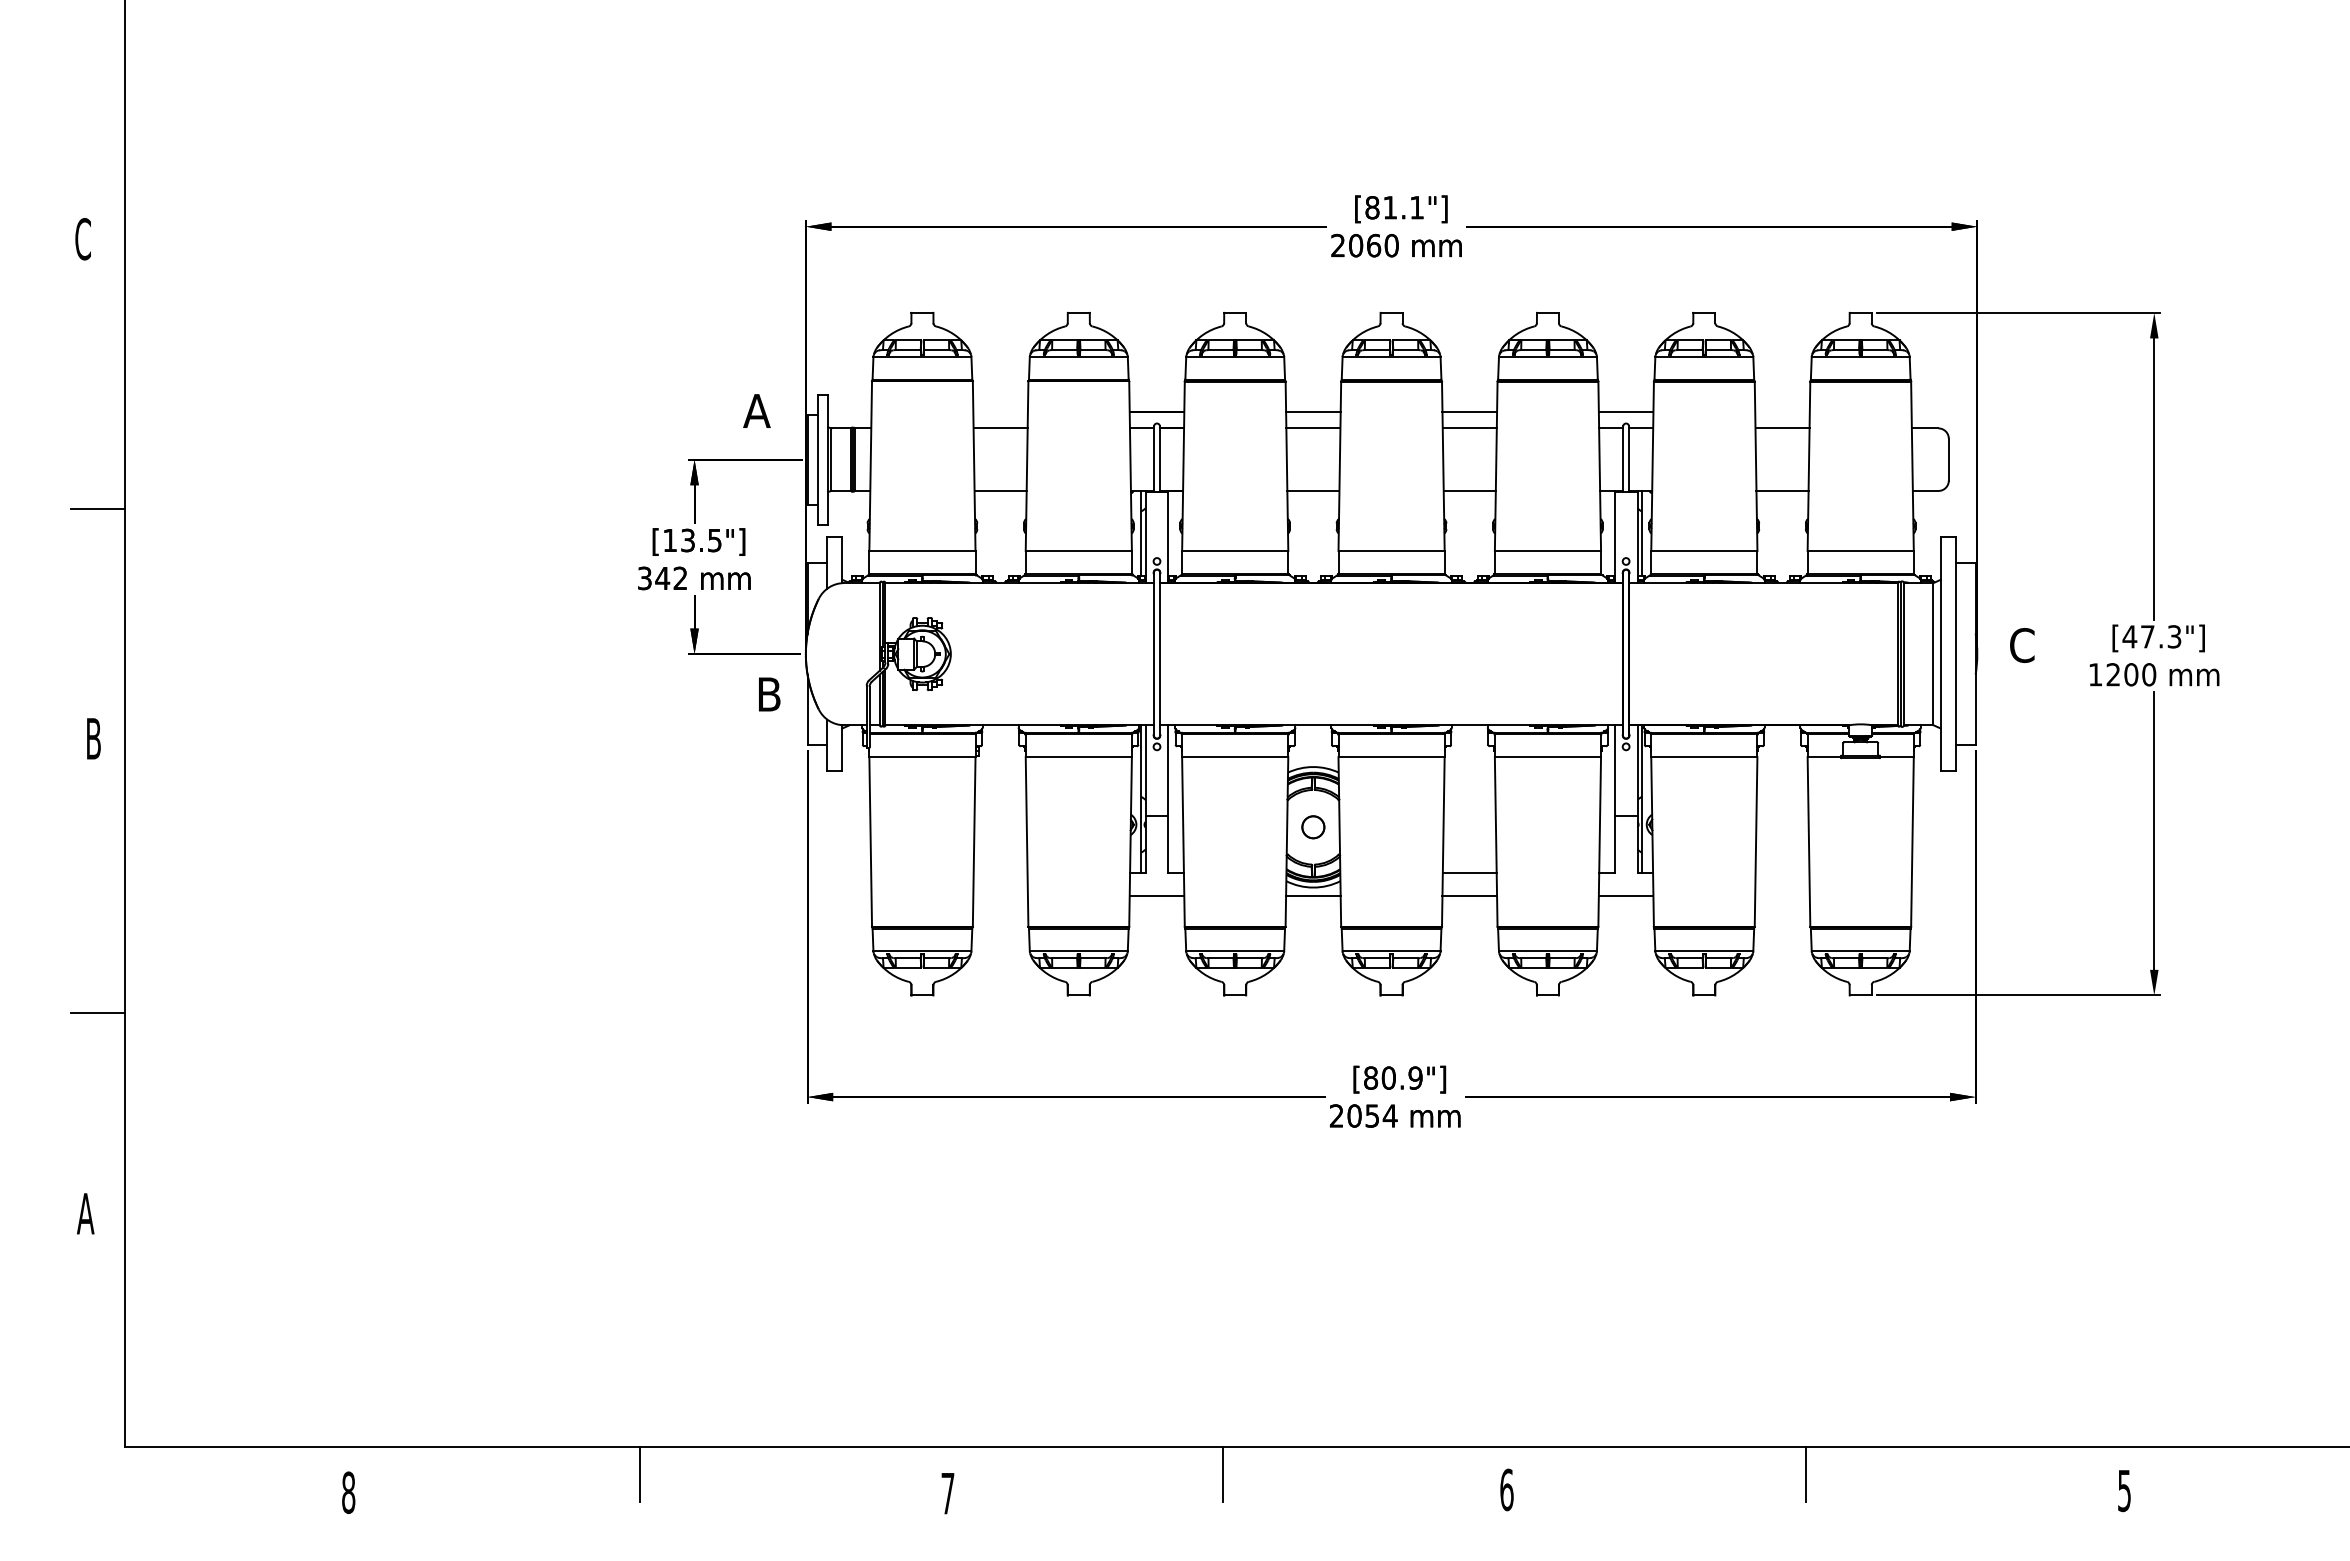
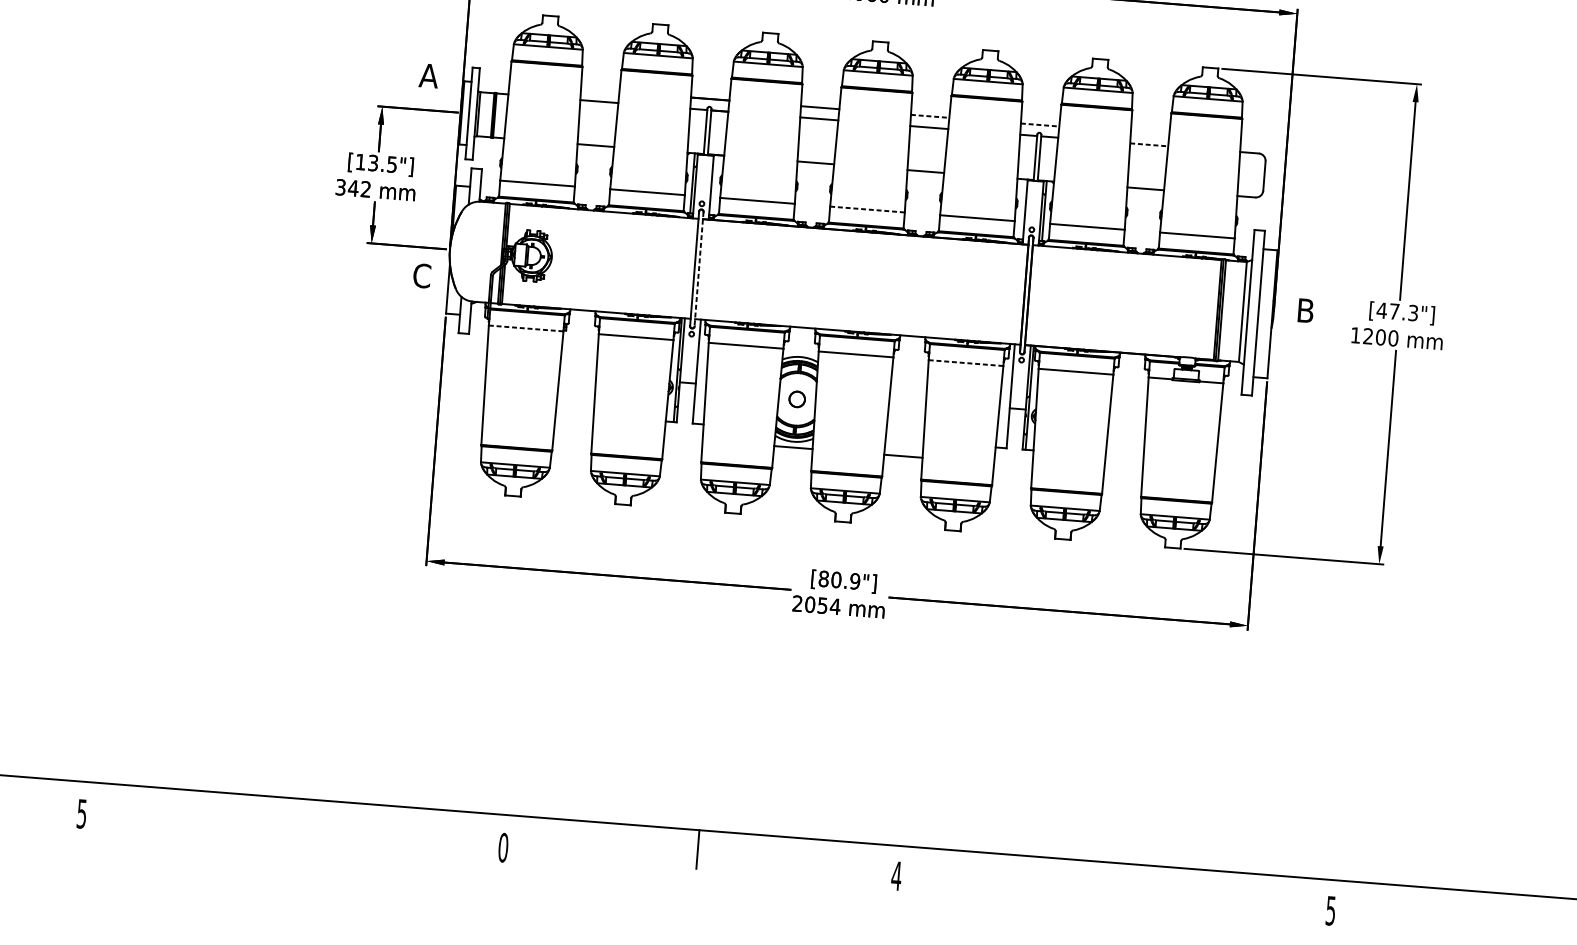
line: (1470, 412) -> (930, 116), solid -> dashed
line: (1626, 412) -> (1040, 125), solid -> dashed
line: (1783, 428) -> (1149, 144), solid -> dashed
line: (1392, 551) -> (868, 209), solid -> dashed
text: (2022, 645) -> (1305, 310), C -> B
line: (1160, 654) -> (699, 269), solid -> dashed
text: (769, 694) -> (422, 275), B -> C
line: (922, 757) -> (526, 328), solid -> dashed
line: (1548, 757) -> (966, 363), solid -> dashed
line: (1469, 873) -> (904, 440), removed
line: (1156, 895) -> (683, 438), removed
line: (1625, 895) -> (1012, 464), removed
line: (639, 1474) -> (287, 817), removed
line: (1806, 1474) -> (1108, 881), removed
text: (1506, 1489) -> (896, 875), 6 -> 4
text: (348, 1492) -> (81, 813), 8 -> 5
text: (947, 1493) -> (503, 847), 7 -> 0

